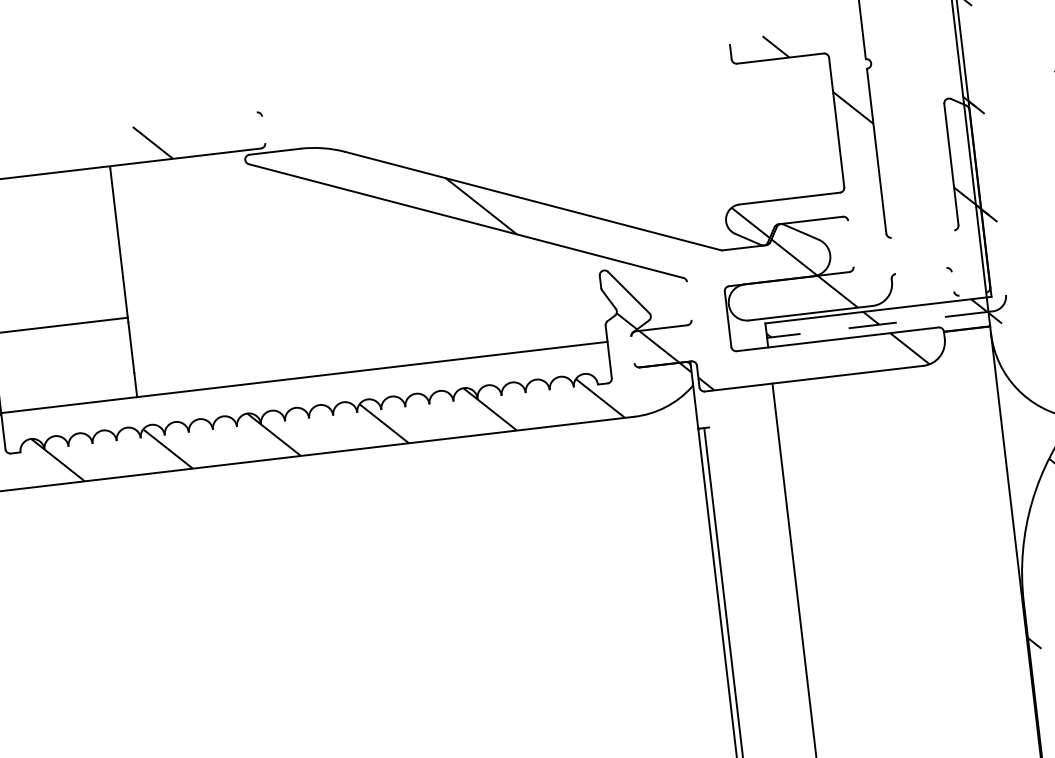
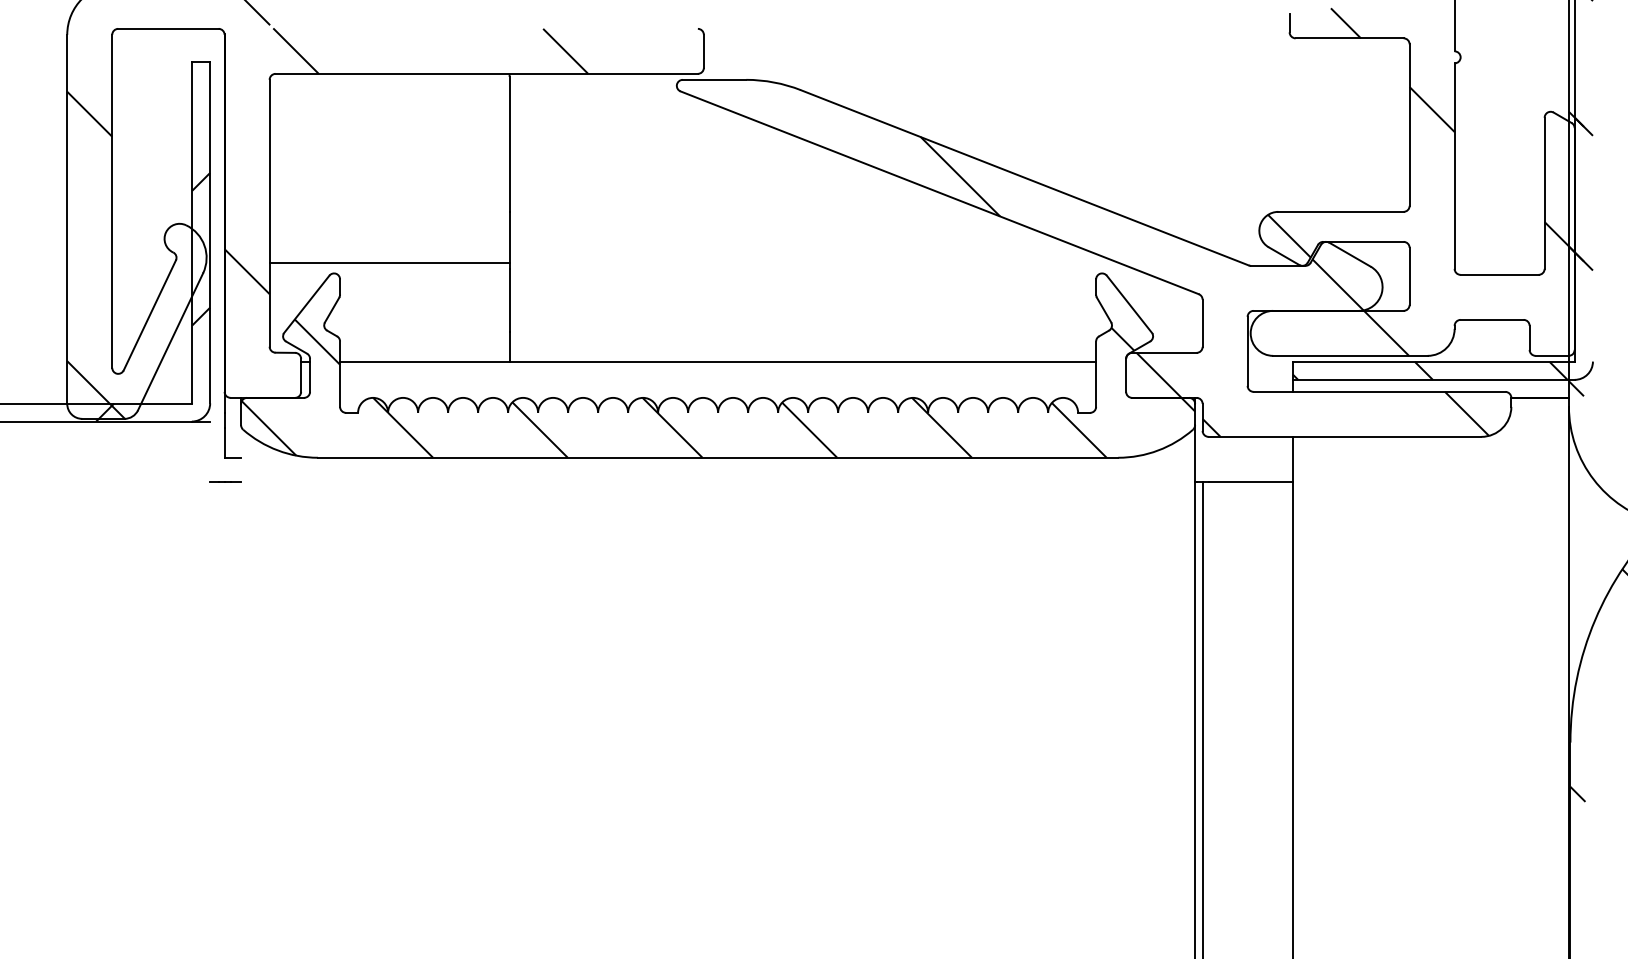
line: (263, 129) -> (703, 50), added
line: (922, 233) -> (1499, 274), added
line: (850, 243) -> (1409, 275), added
line: (920, 270) -> (1491, 319), added
line: (952, 281) -> (1529, 337), added
line: (972, 293) -> (1551, 355), added
line: (689, 300) -> (1202, 322), added
line: (879, 324) -> (1433, 379), dashed -> solid
line: (633, 349) -> (1126, 374), added
line: (742, 423) -> (1250, 481), added

